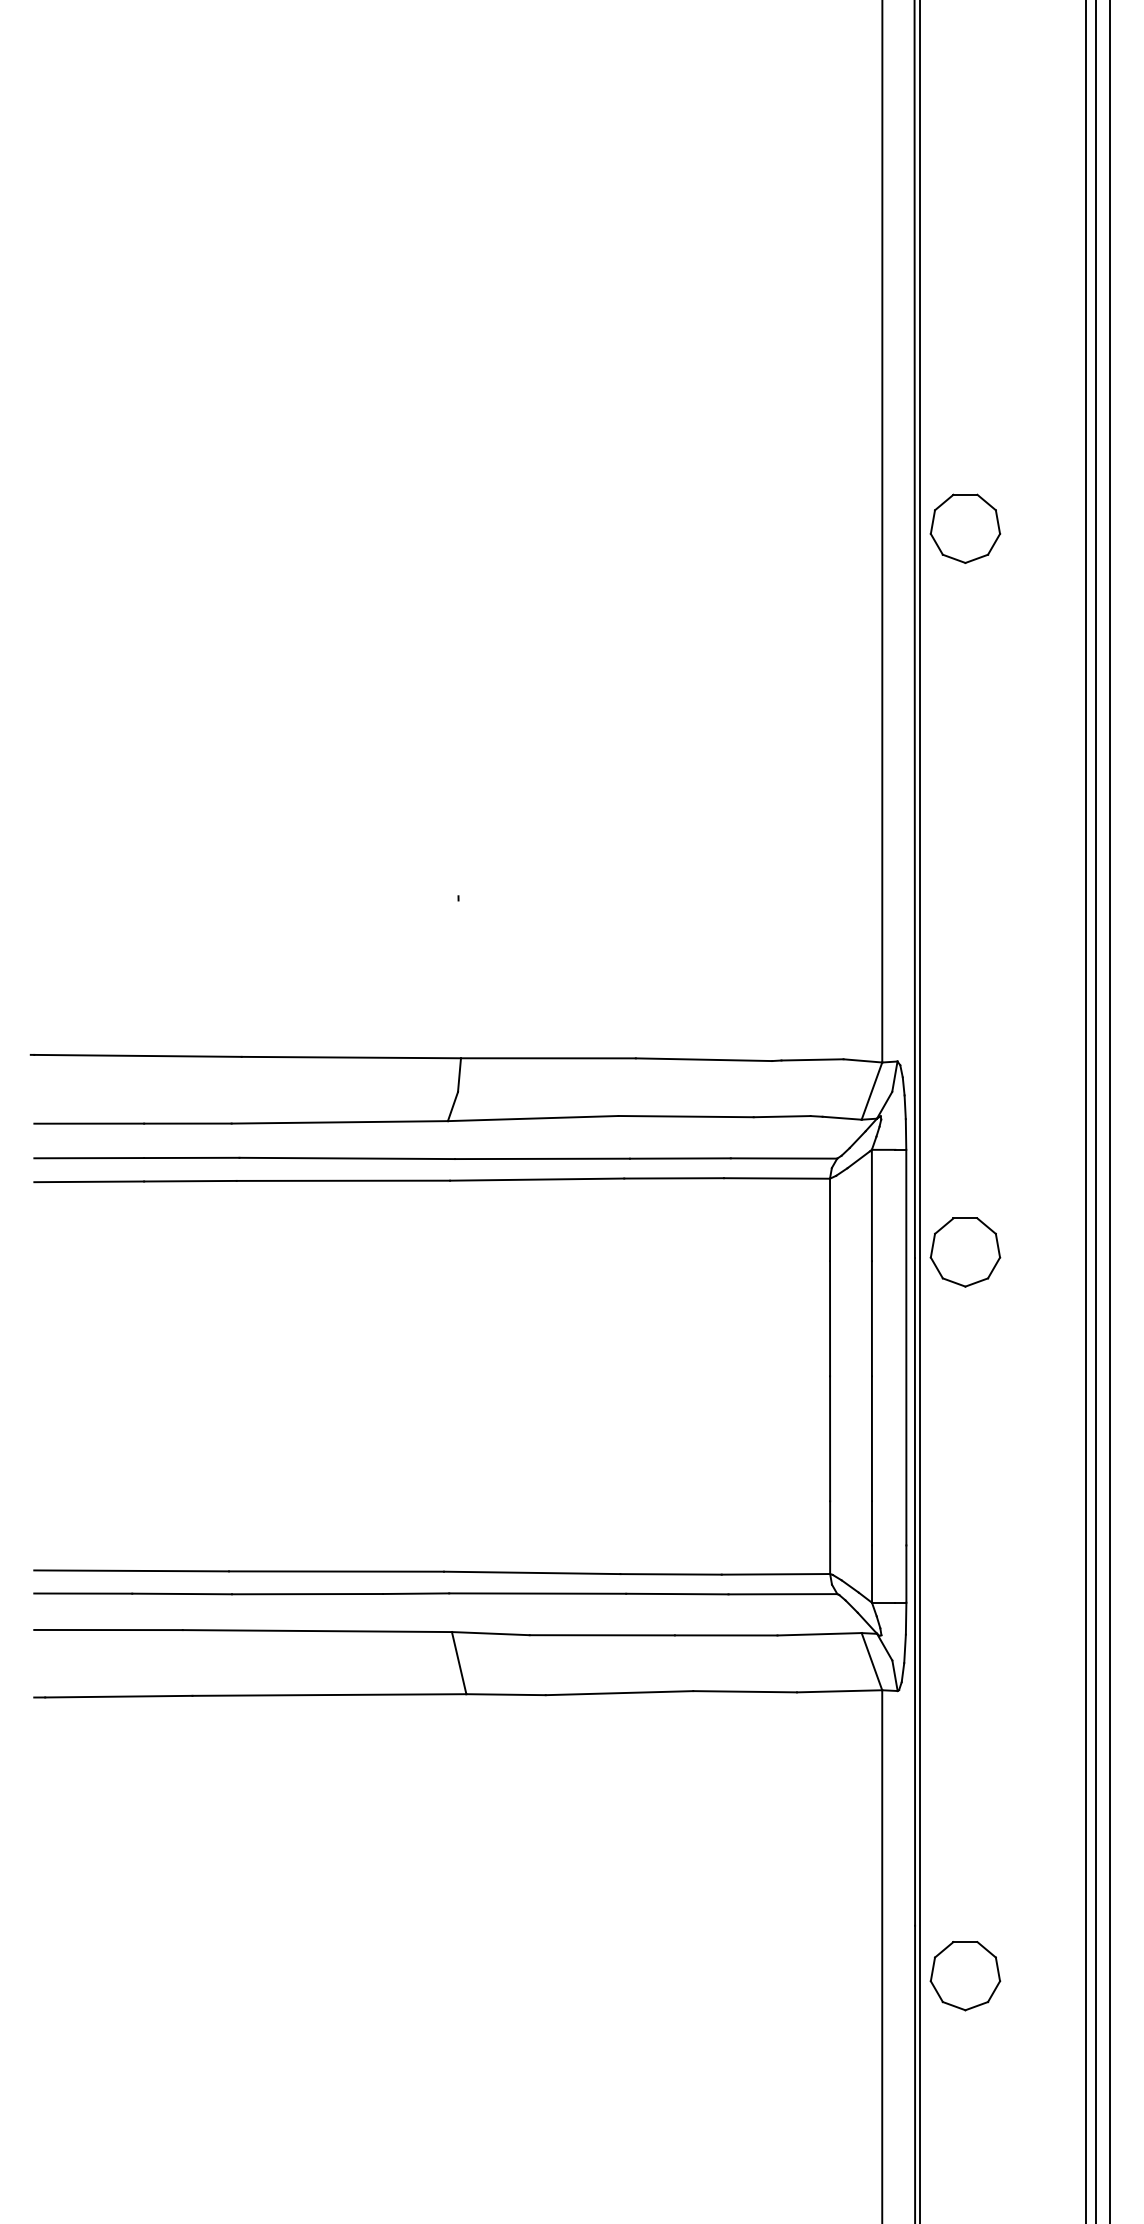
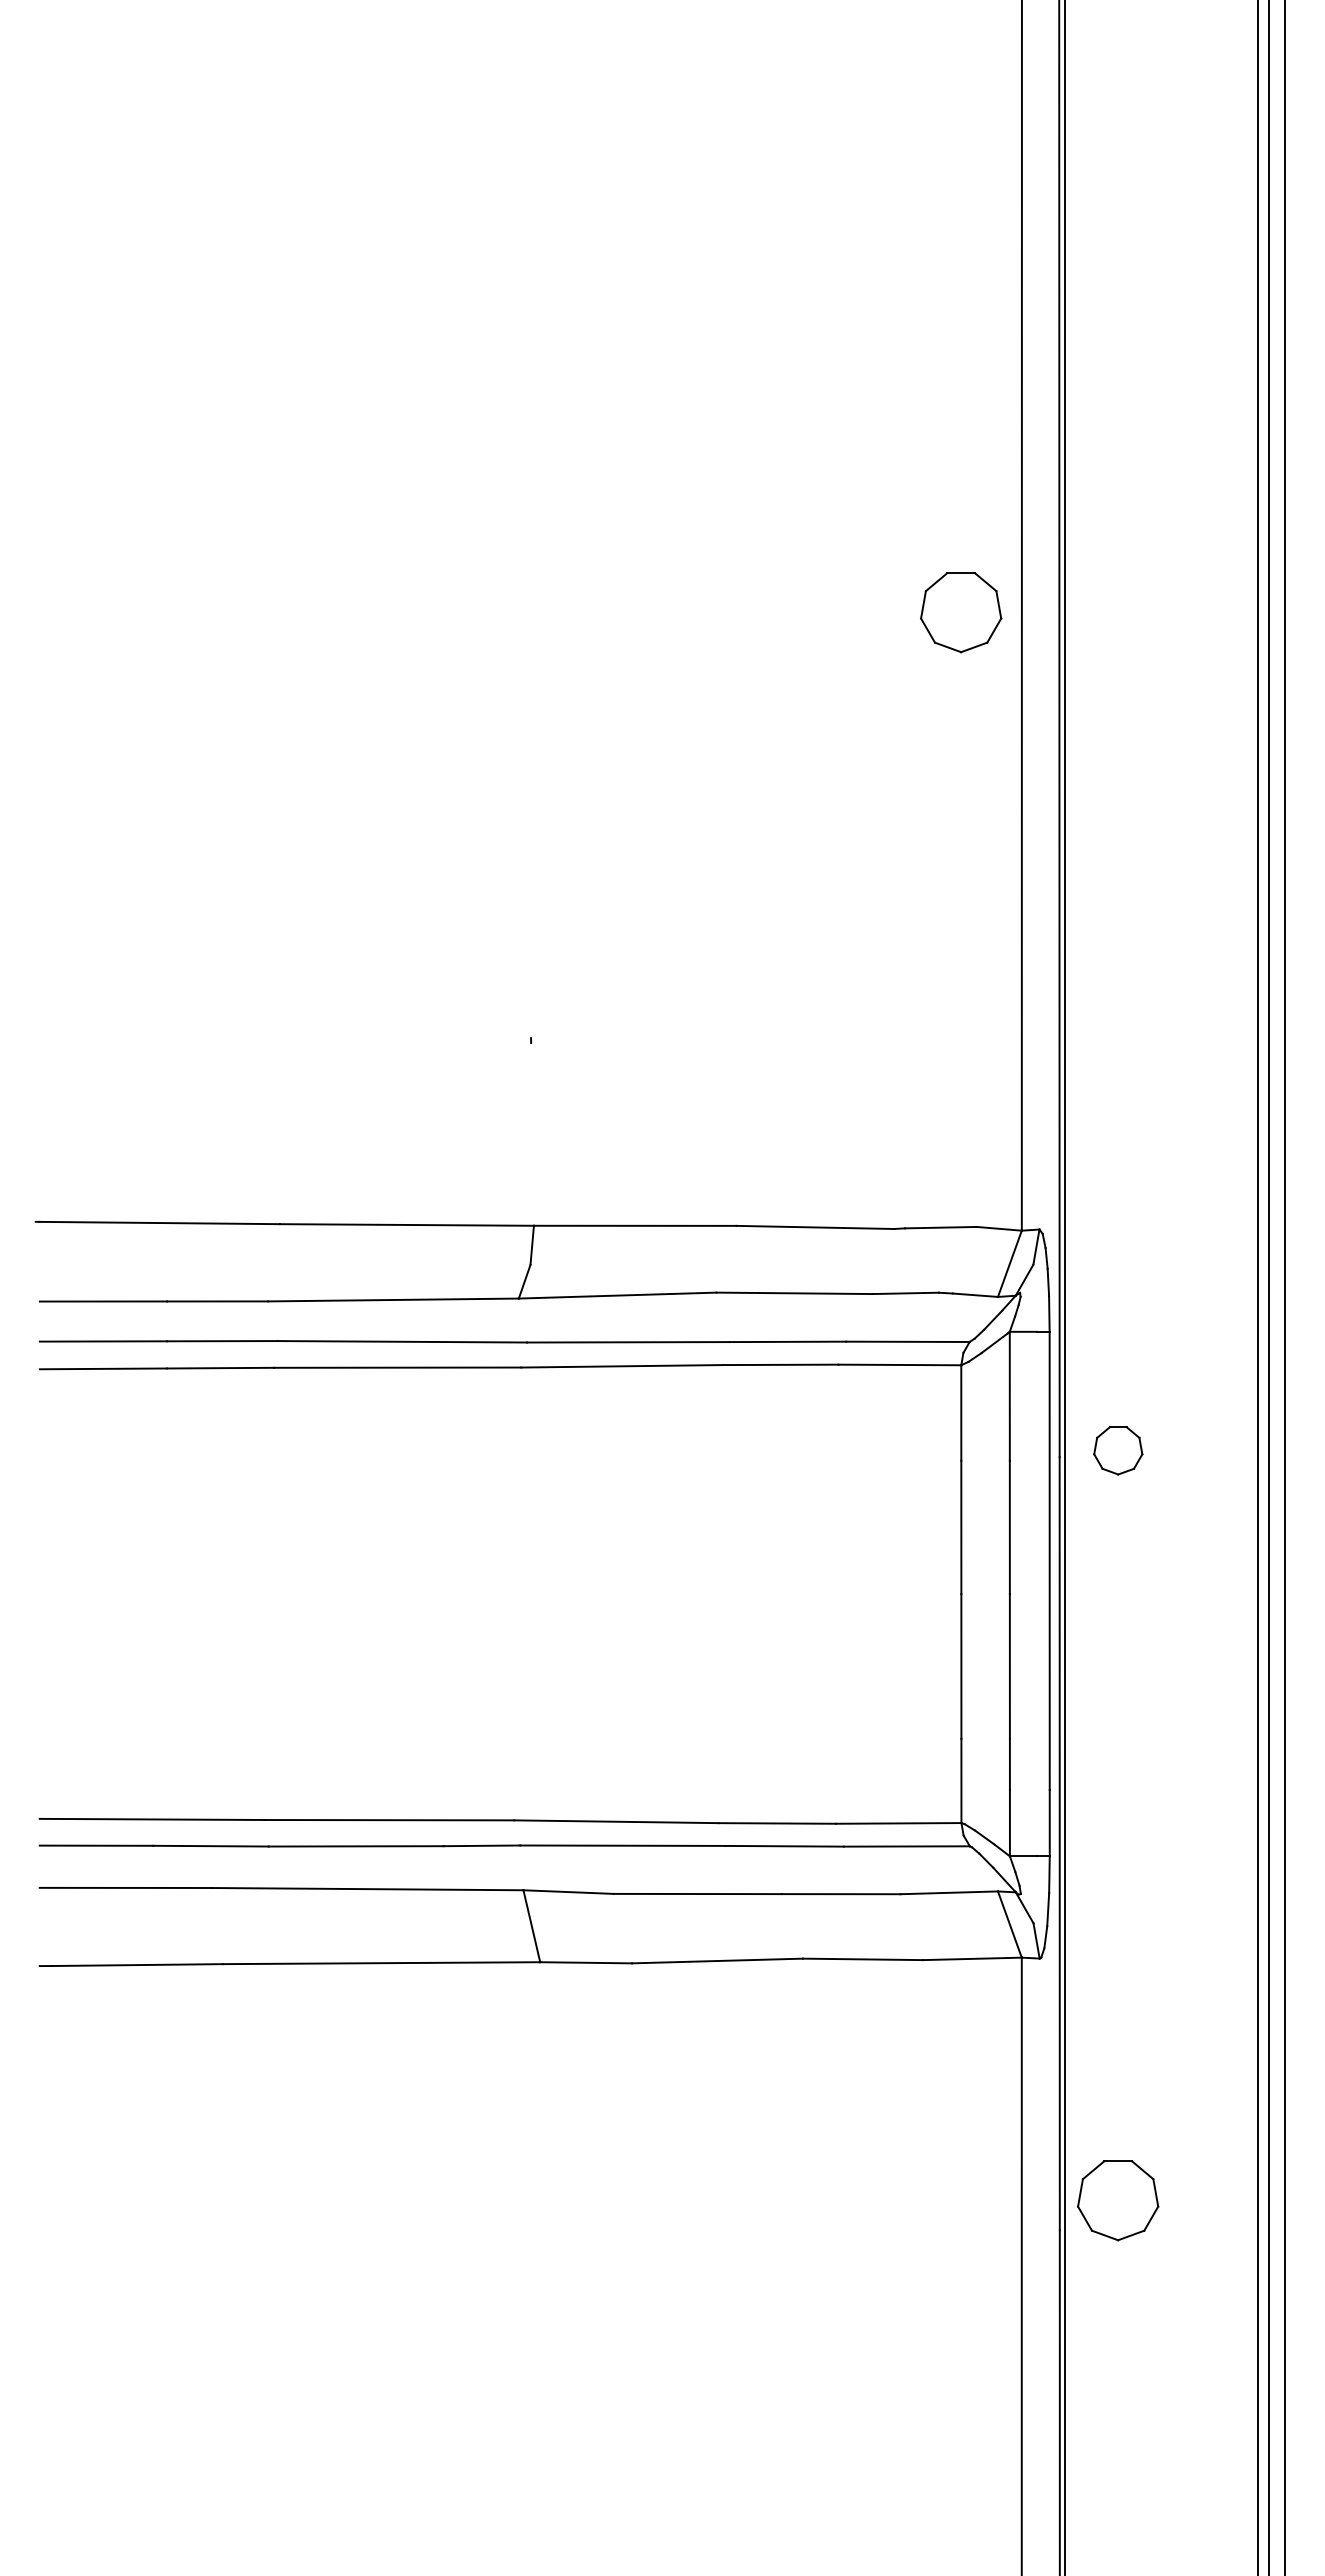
part: (965, 528) -> (961, 612), moved
part: (965, 1252) -> (1118, 1450), size x0.6
part: (965, 1975) -> (1118, 2200), moved

